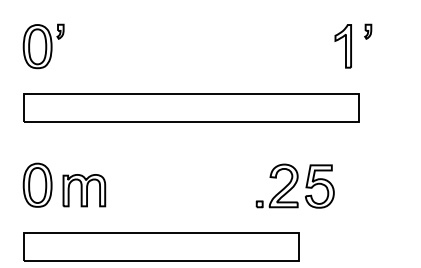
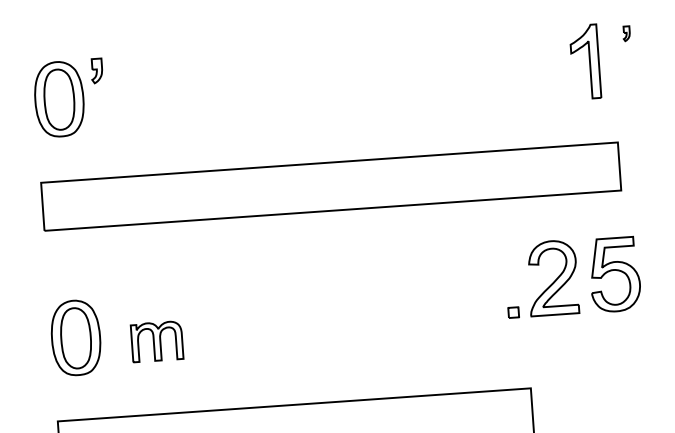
part: (368, 31) -> (626, 33), size x0.6
part: (294, 185) -> (571, 276), moved
part: (84, 190) -> (157, 341), size x0.7

